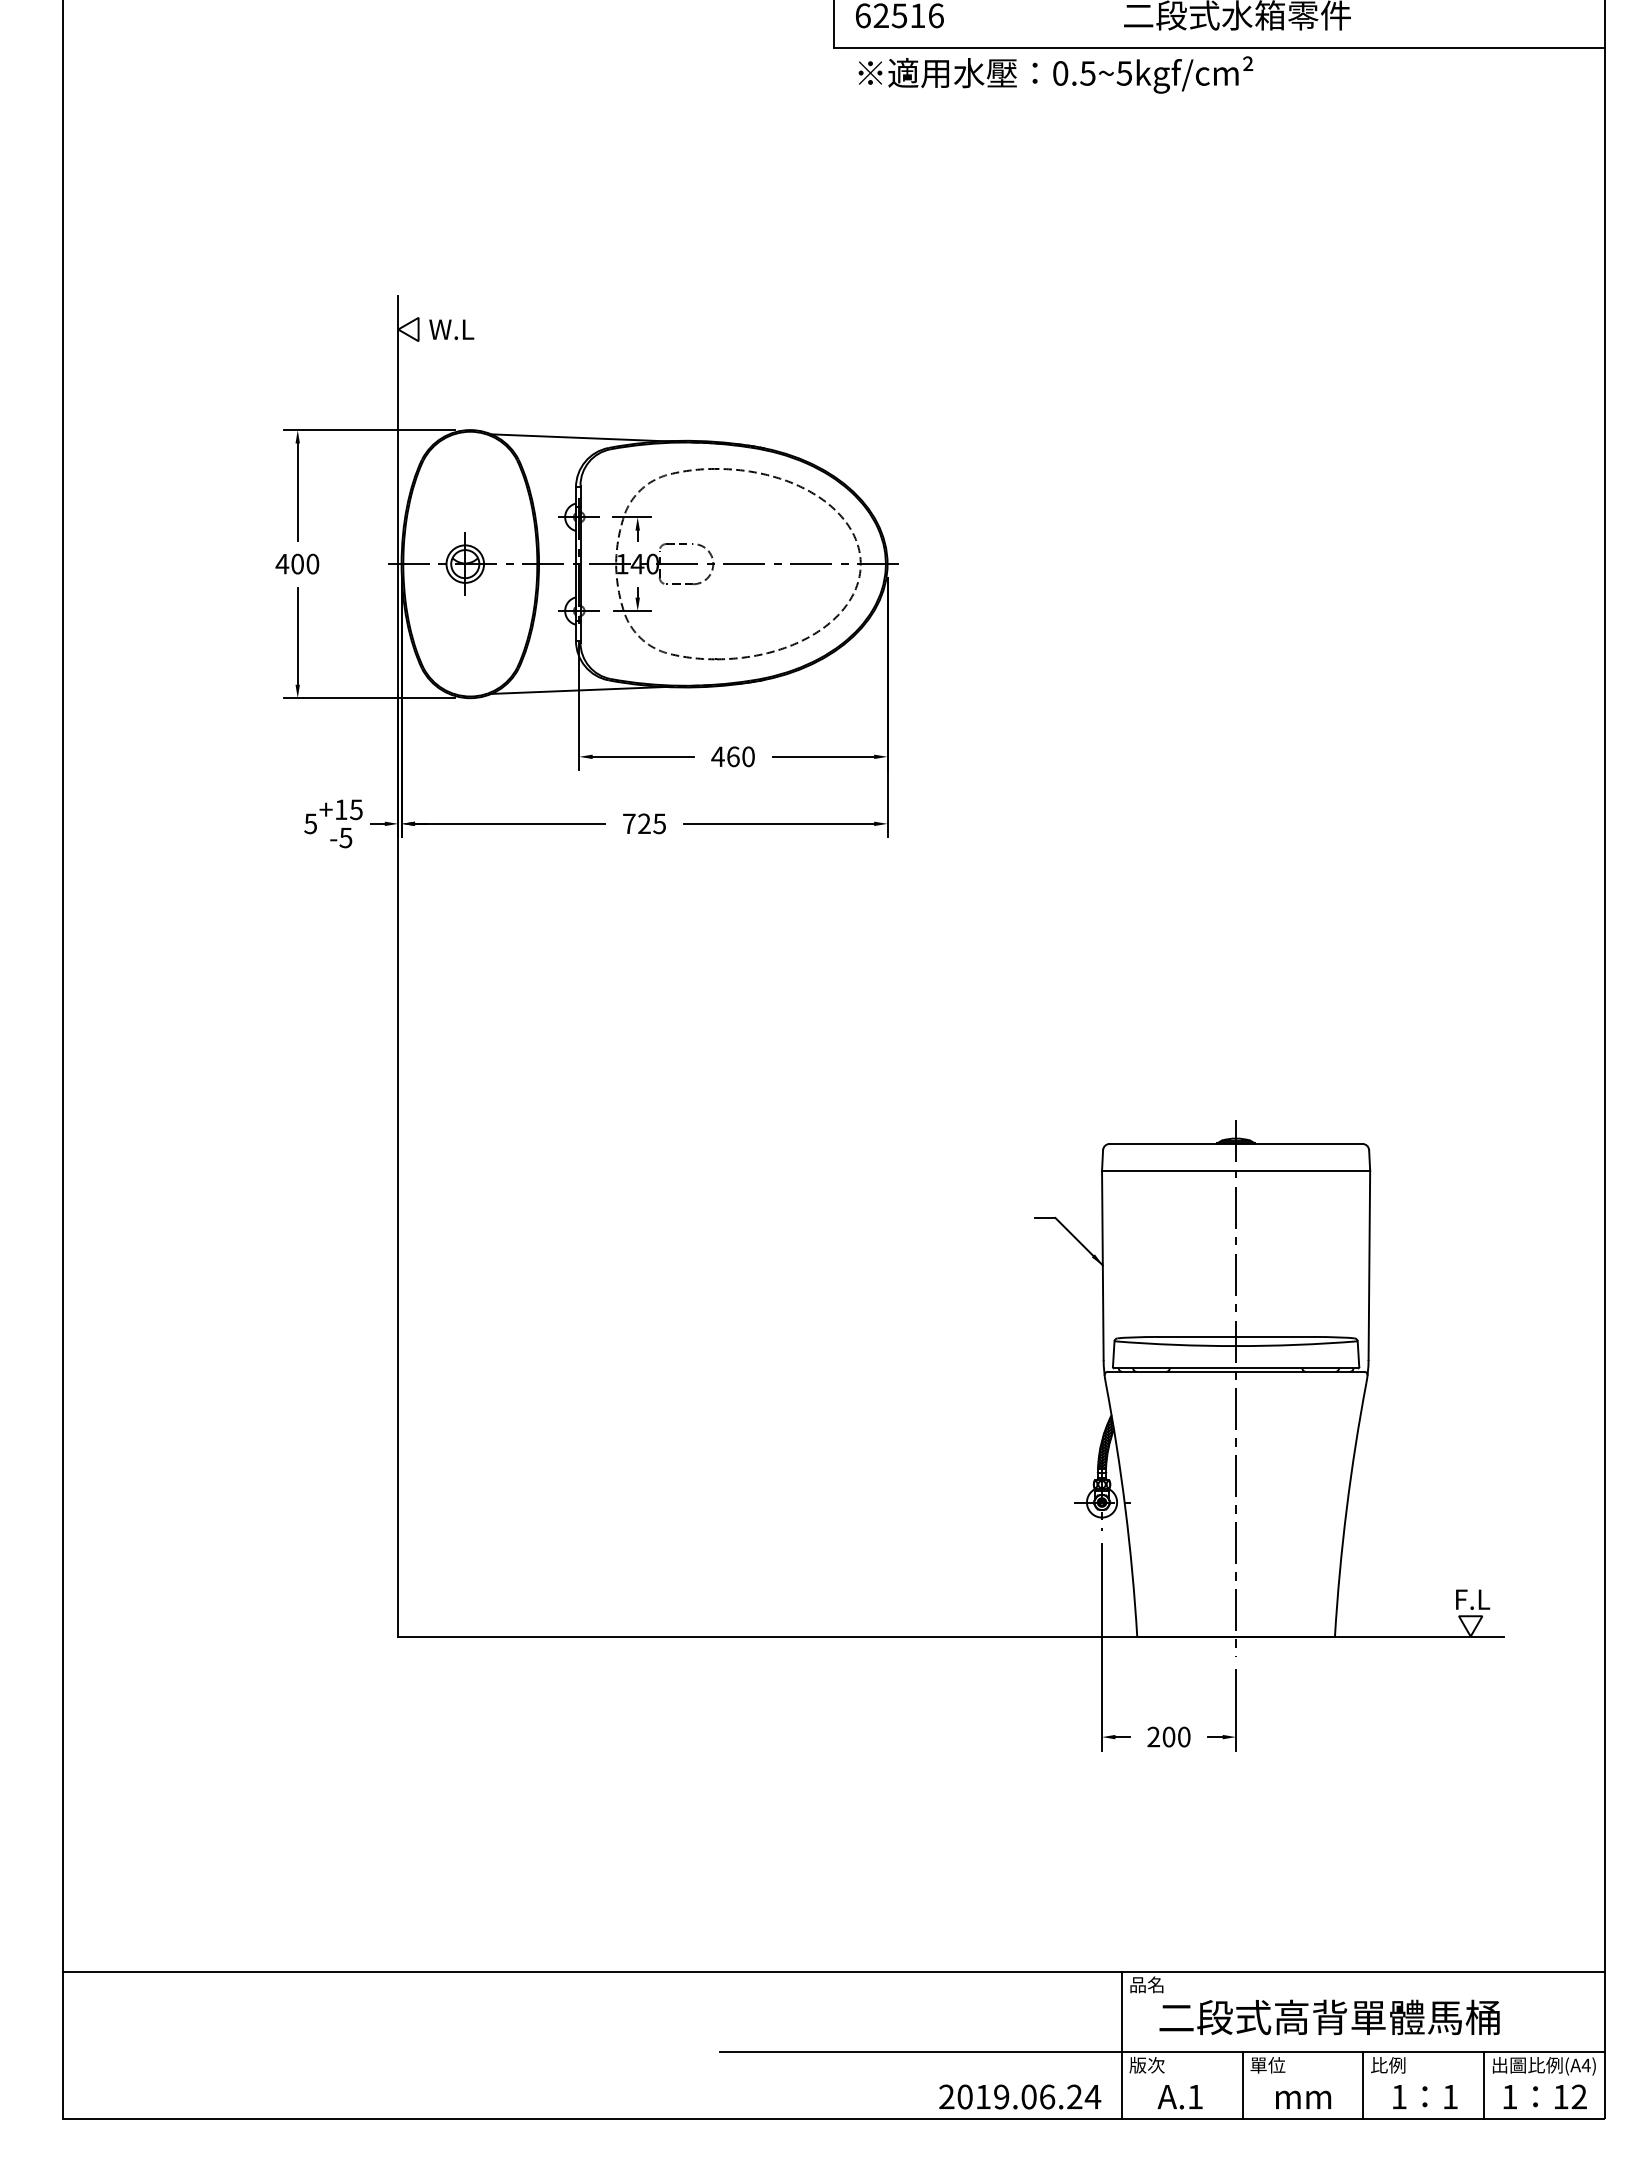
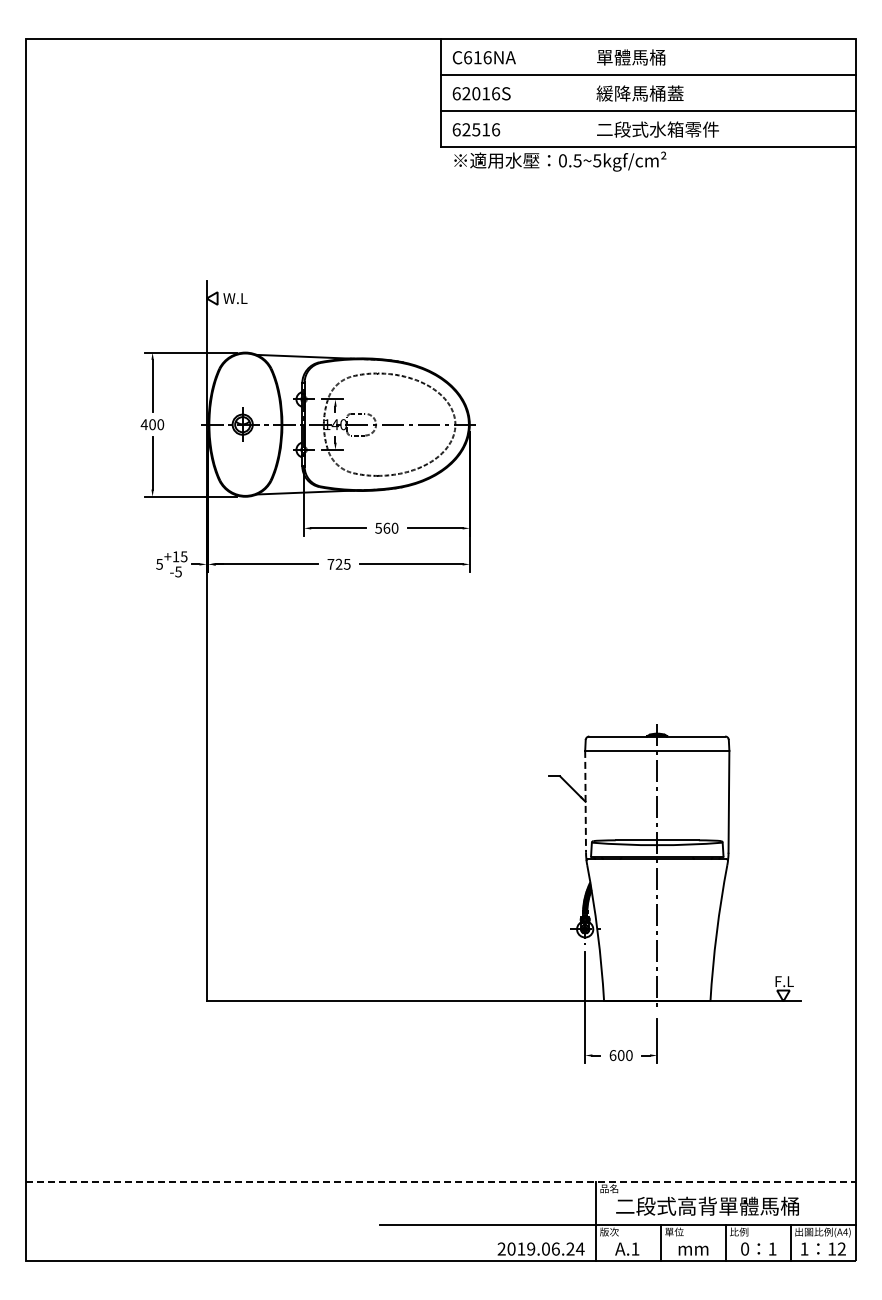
text: (717, 757) -> (378, 528), 460 -> 560
line: (1102, 1264) -> (585, 801), solid -> dashed
text: (1152, 1737) -> (612, 1055), 200 -> 600
line: (833, 1971) -> (440, 1181), solid -> dashed
text: (1400, 2095) -> (745, 1248), 1 -> 0

